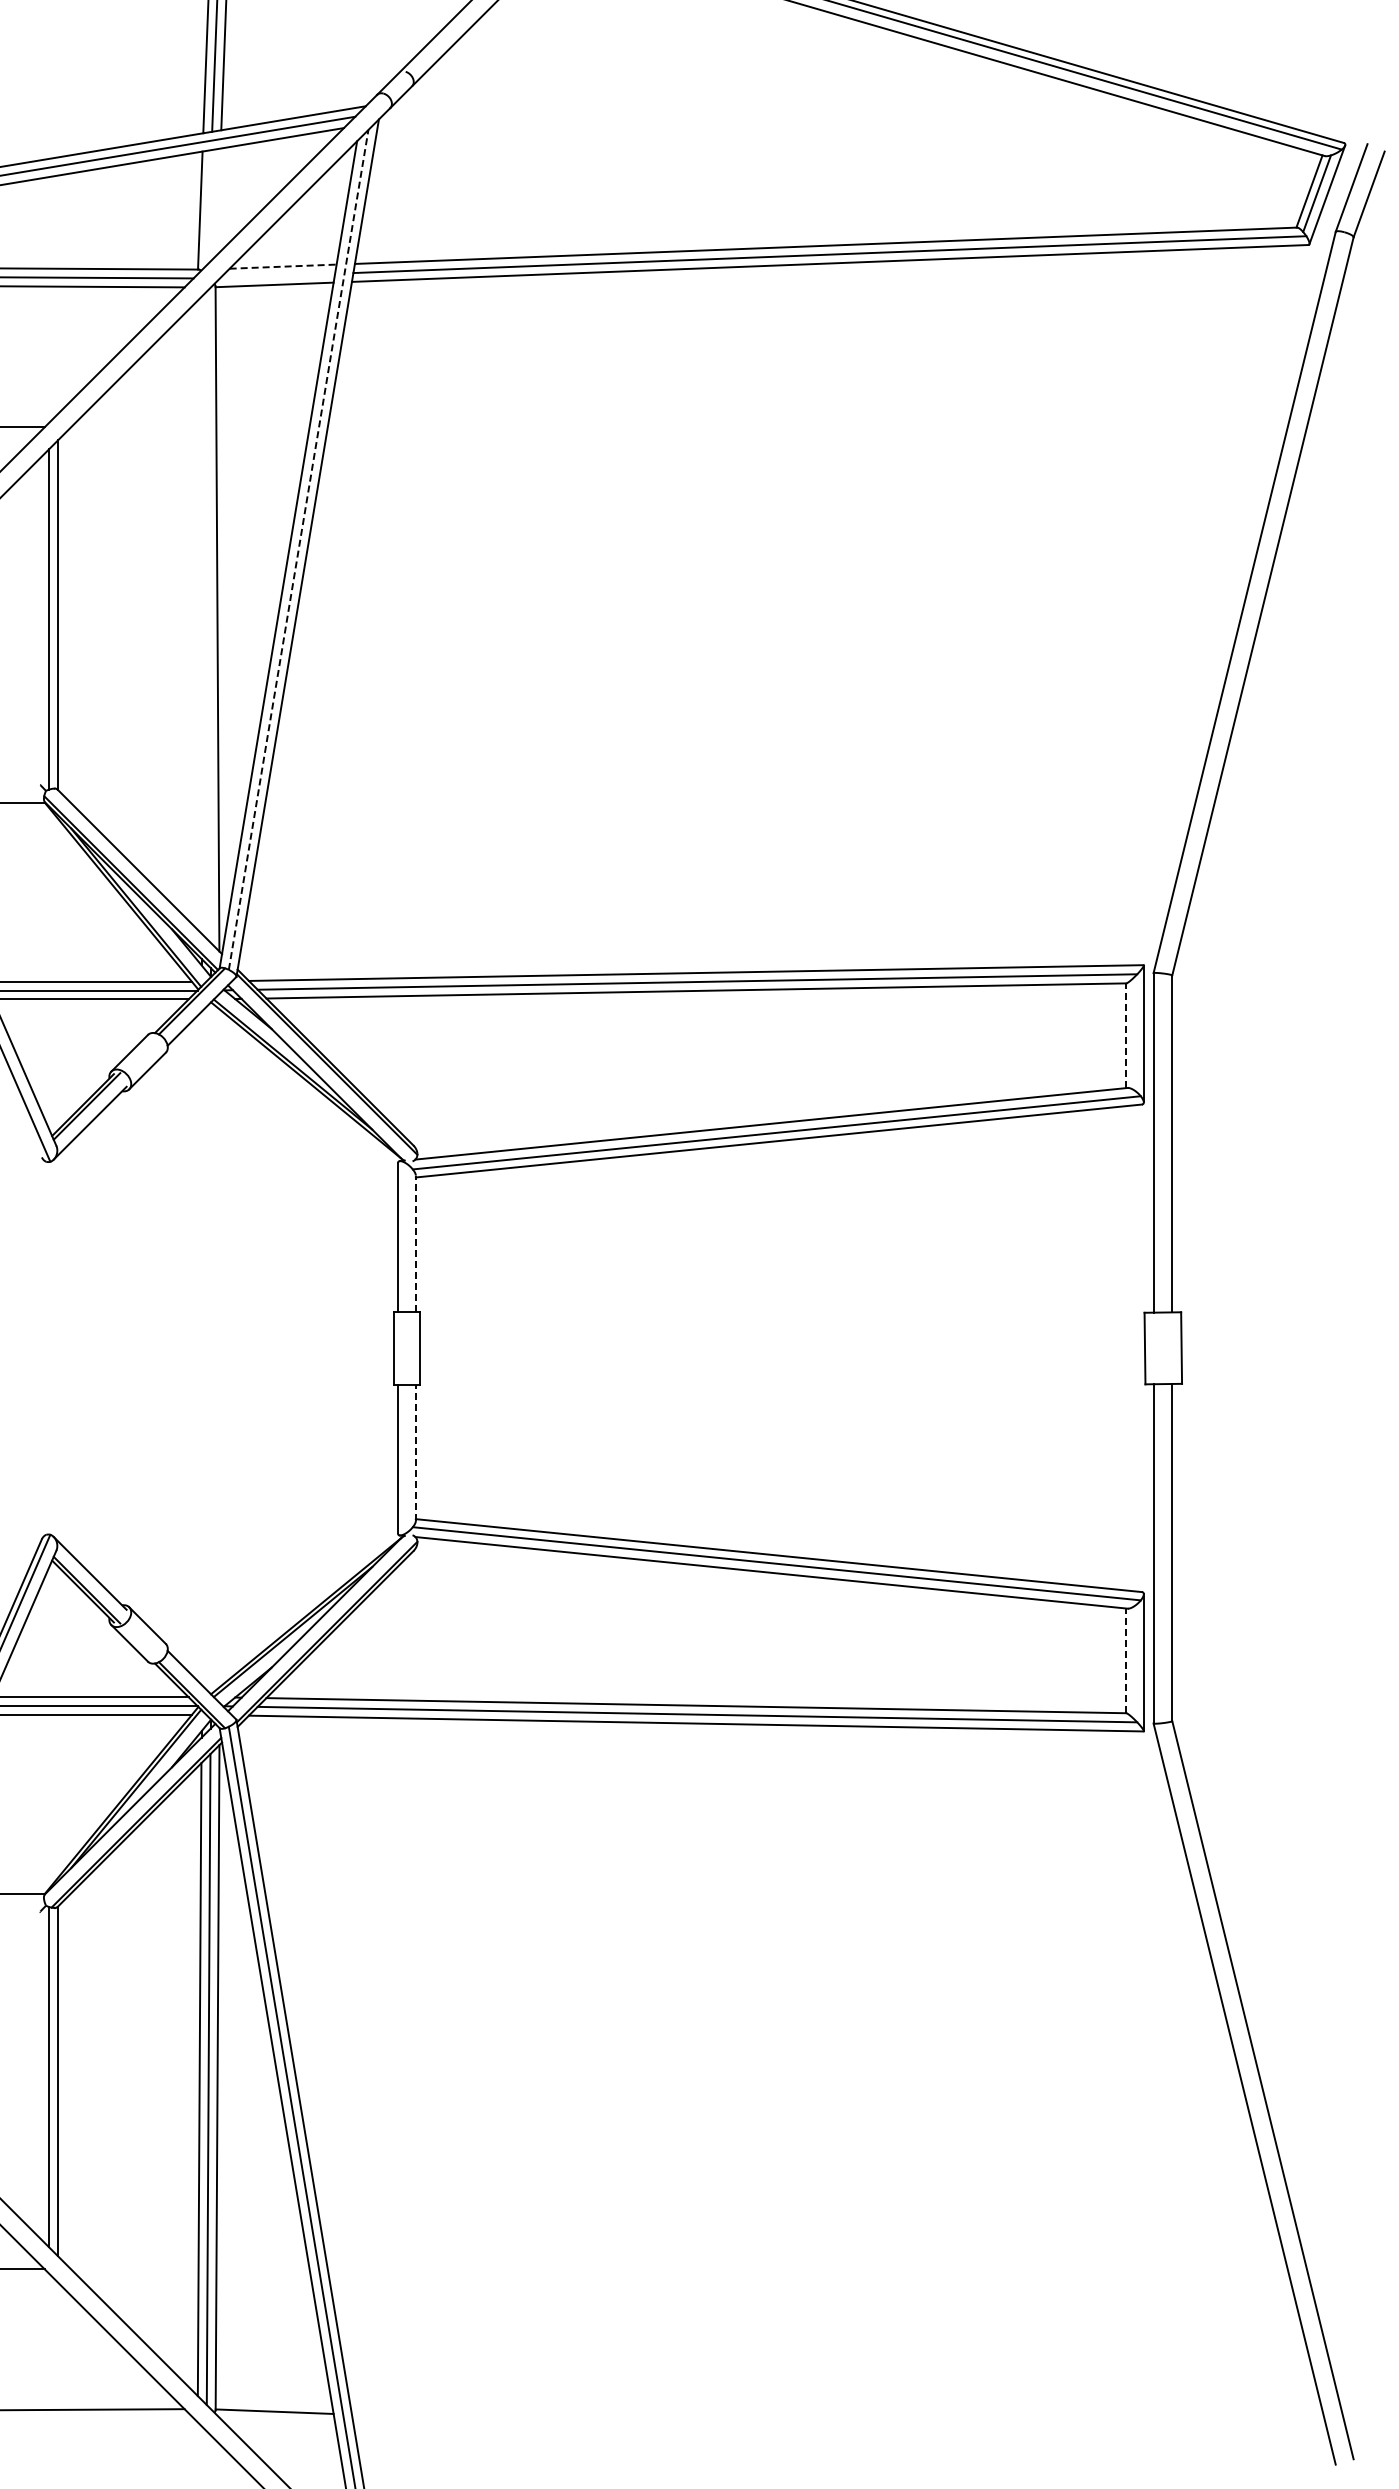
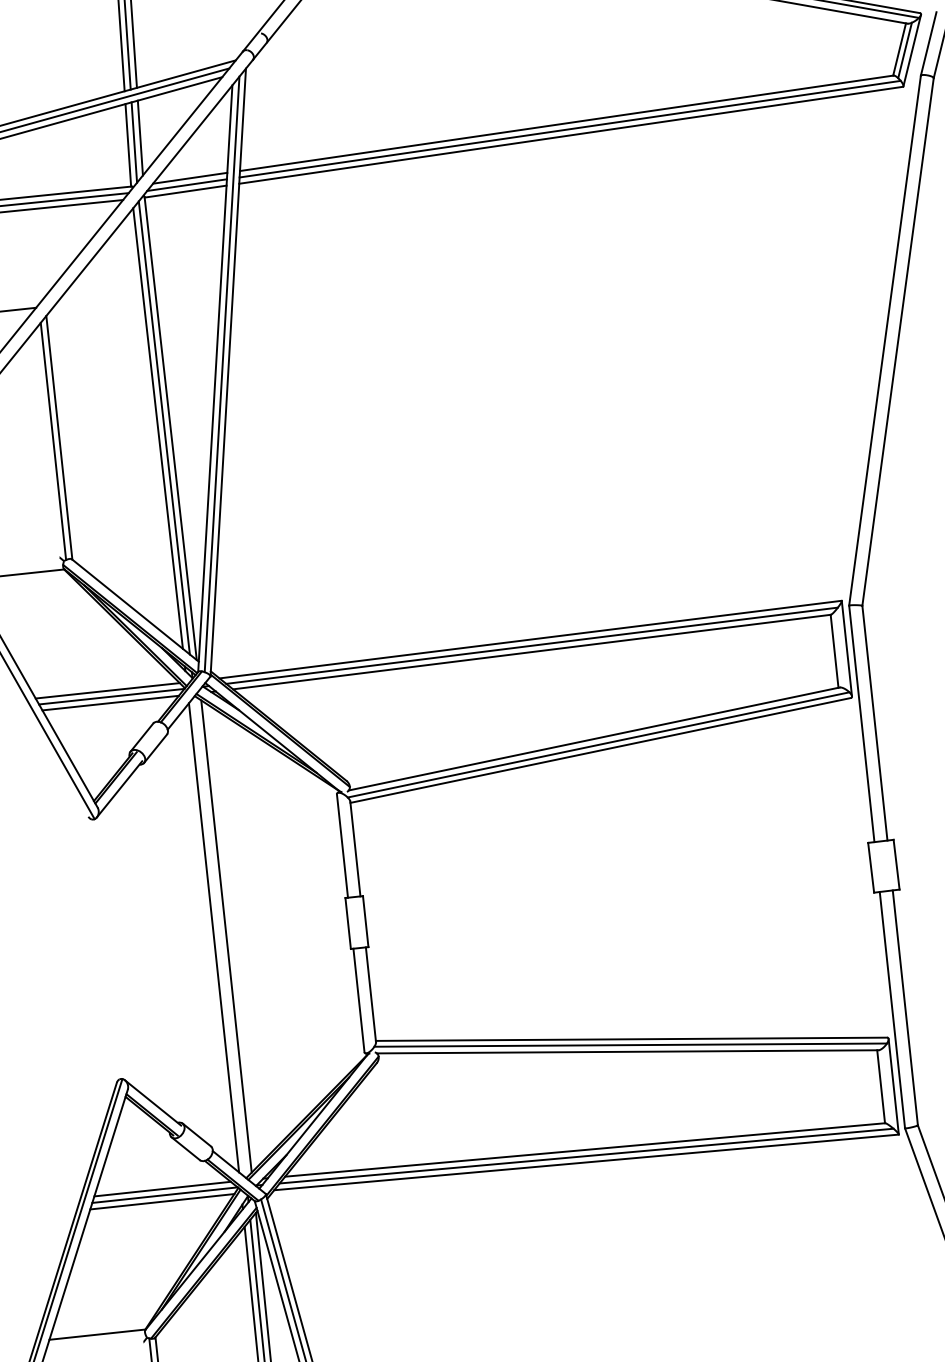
line: (218, 201) -> (140, 137), added
line: (209, 207) -> (134, 142), added
line: (283, 266) -> (190, 178), dashed -> solid
line: (277, 275) -> (186, 184), added
line: (298, 549) -> (221, 374), dashed -> solid
line: (199, 616) -> (157, 428), added
line: (208, 616) -> (164, 427), added
line: (1125, 1035) -> (834, 651), dashed -> solid
line: (415, 1243) -> (355, 848), dashed -> solid
line: (201, 1348) -> (213, 937), added
line: (219, 1348) -> (226, 936), added
line: (415, 1452) -> (370, 994), dashed -> solid
line: (1125, 1660) -> (880, 1086), dashed -> solid

